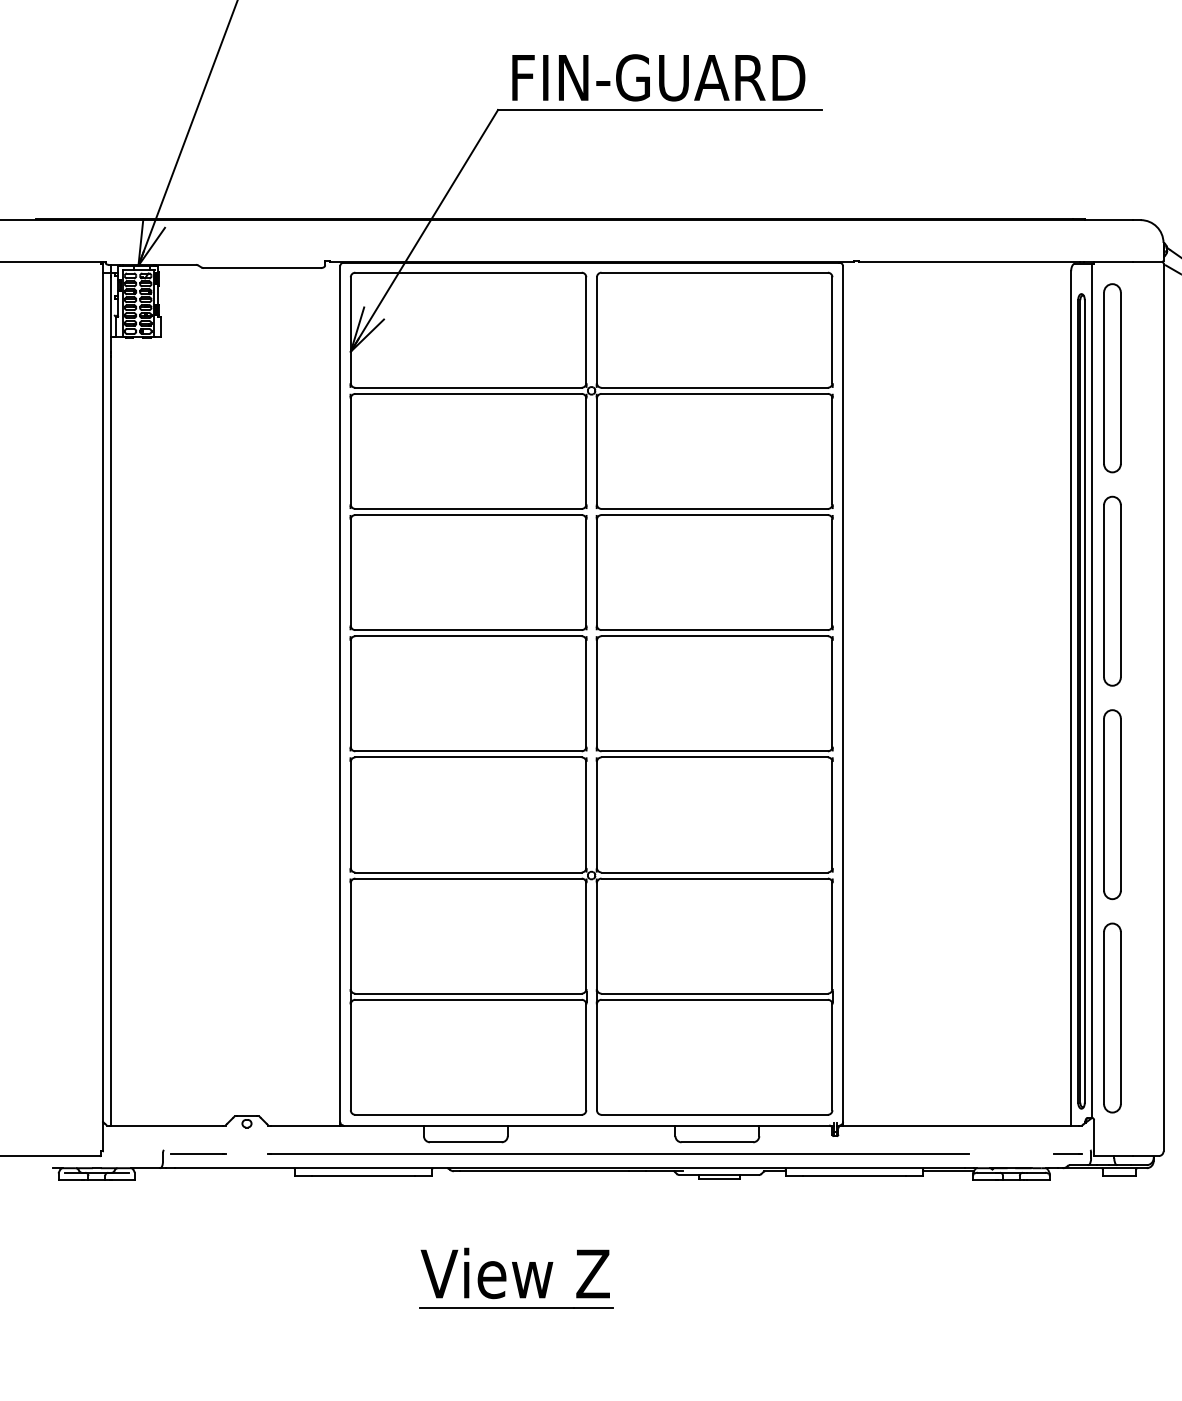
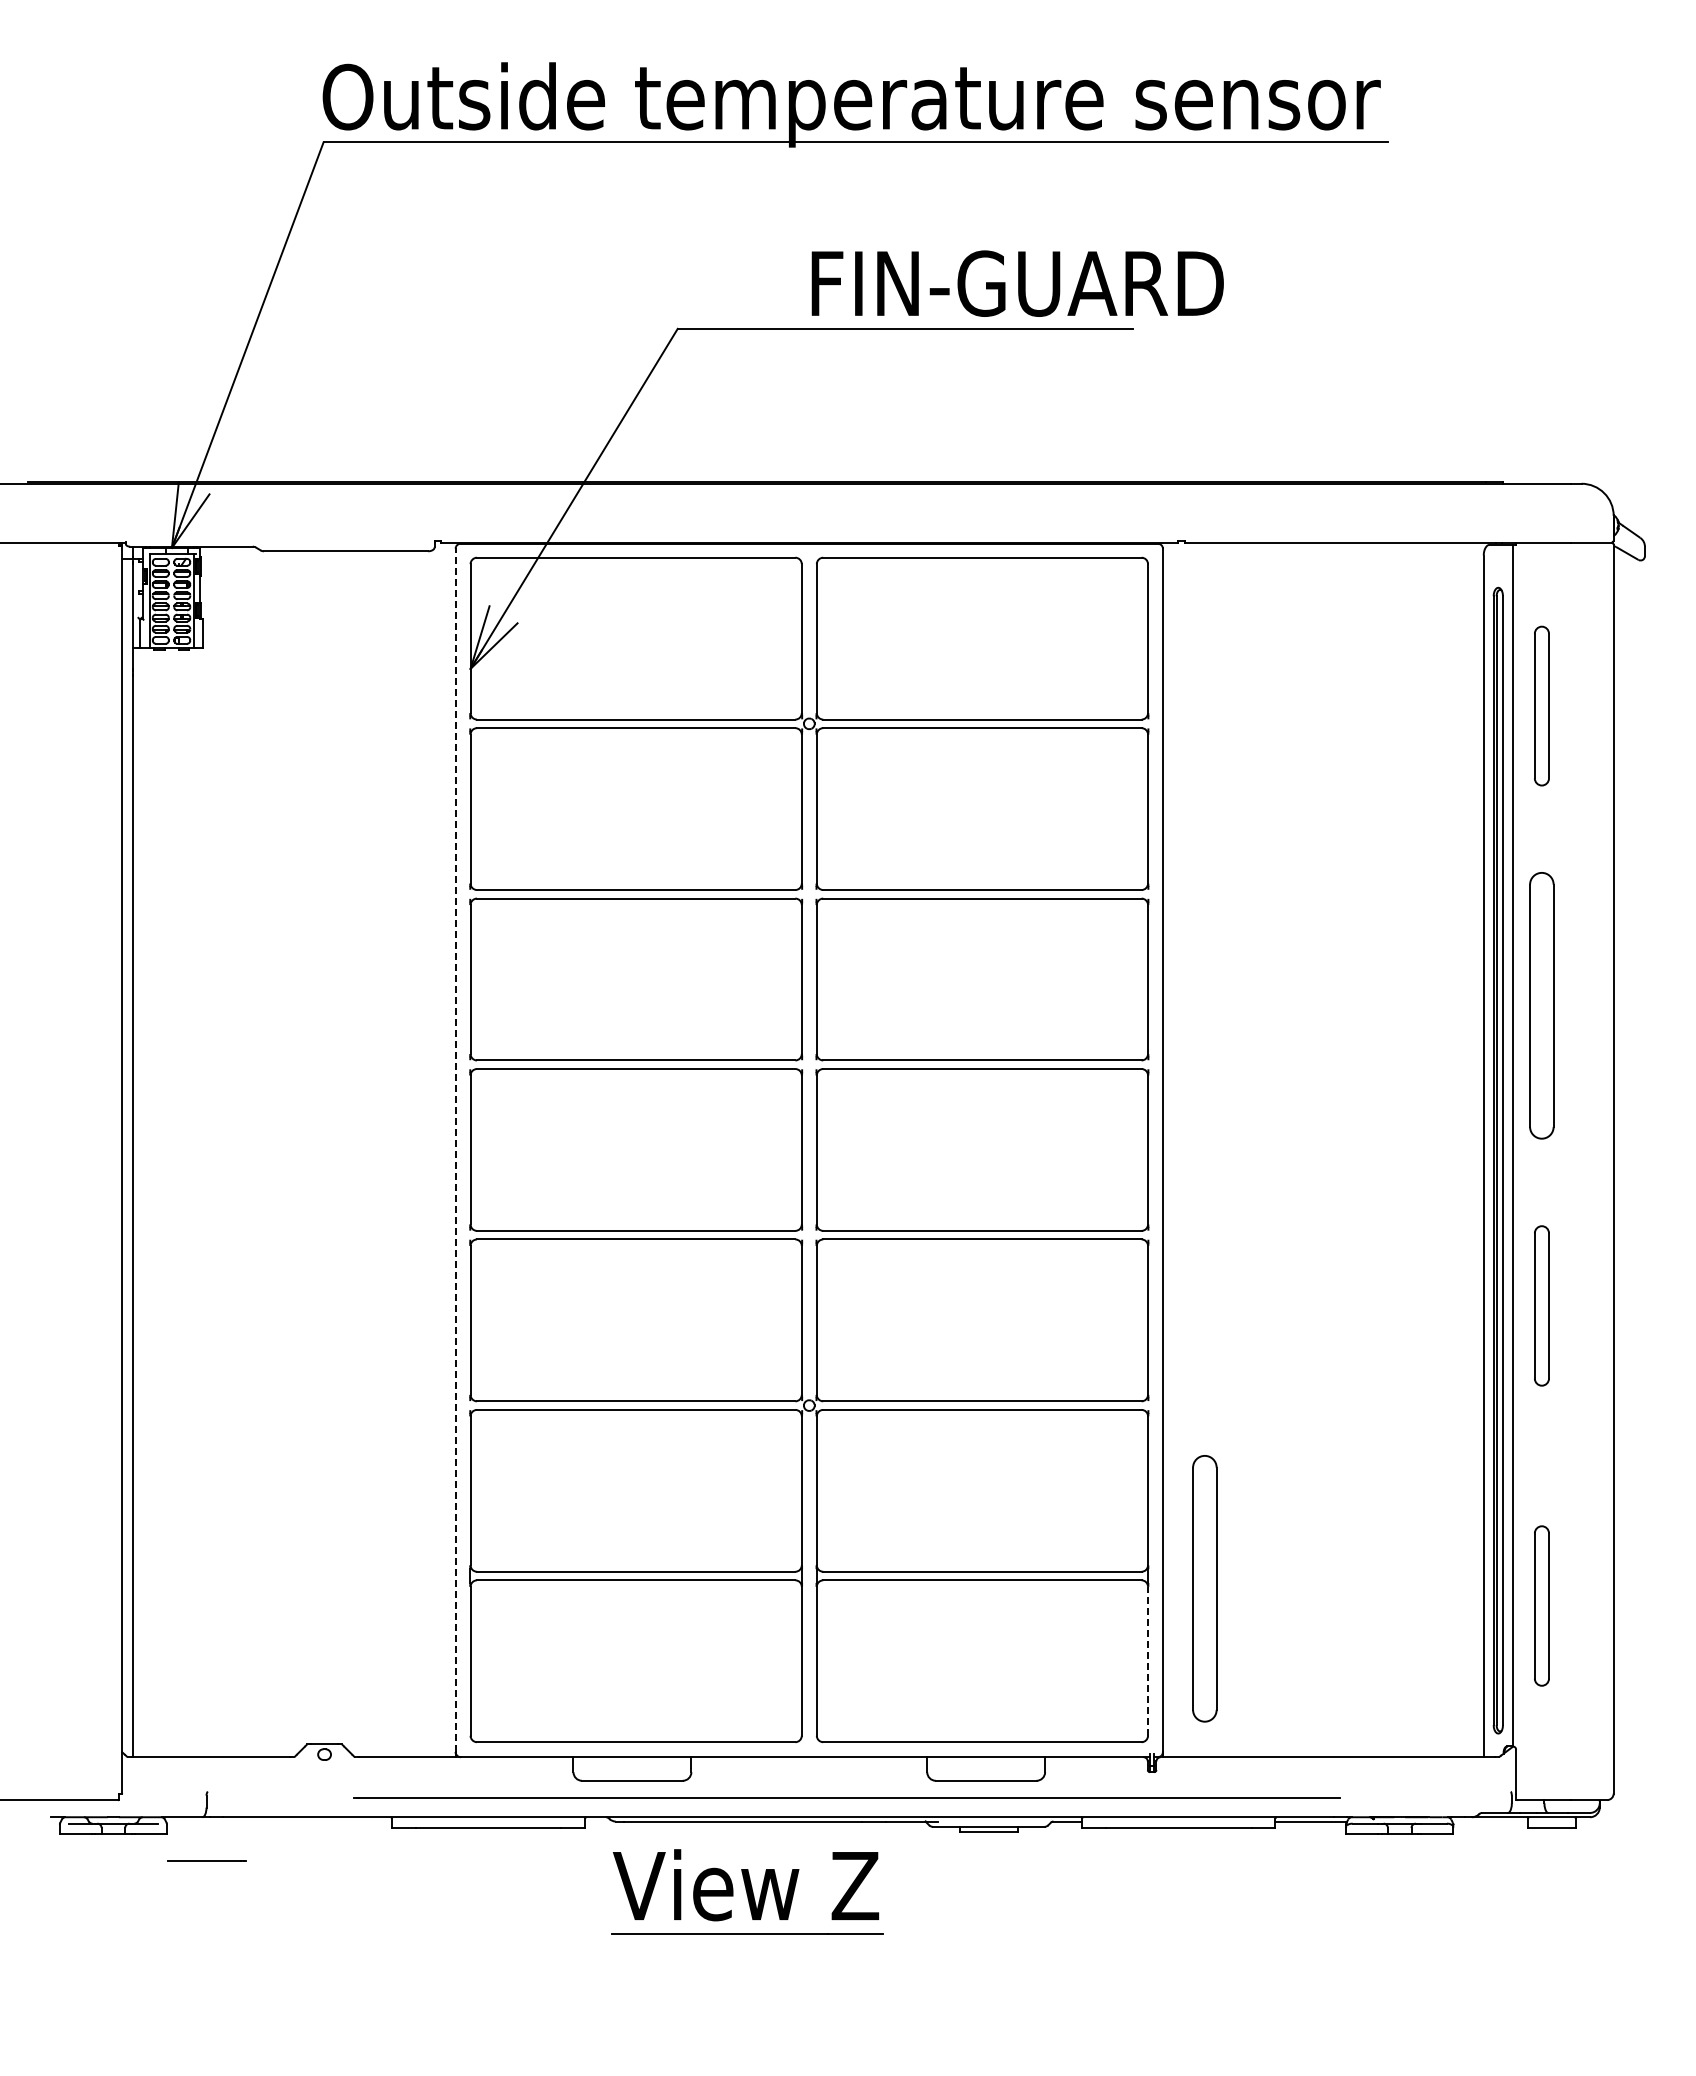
text: (658, 77) -> (1017, 283), moved
part: (1112, 377) -> (1541, 705), size x0.6
line: (340, 693) -> (455, 1149), solid -> dashed
part: (1112, 804) -> (1541, 1305), size x0.6
part: (872, 1005) -> (1204, 1588), added
part: (1112, 1017) -> (1541, 1605), size x0.6
line: (832, 1056) -> (1148, 1660), solid -> dashed
line: (197, 1154) -> (206, 1860), moved
line: (1068, 1154) -> (1479, 1797), removed
part: (516, 1277) -> (747, 1891), moved

